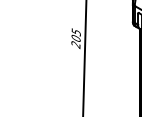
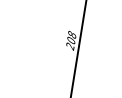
text: (75, 32) -> (71, 34), 205 -> 208

